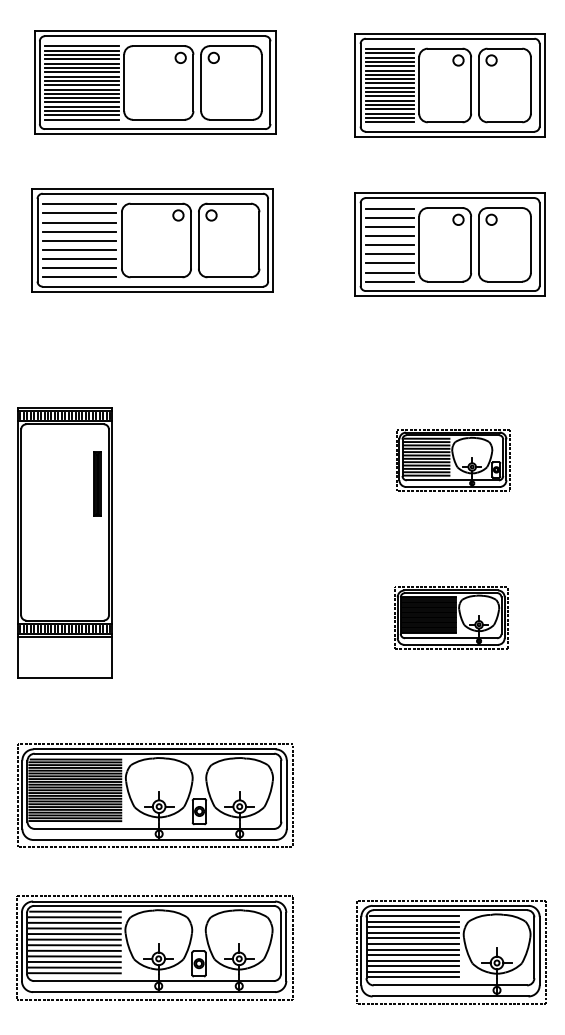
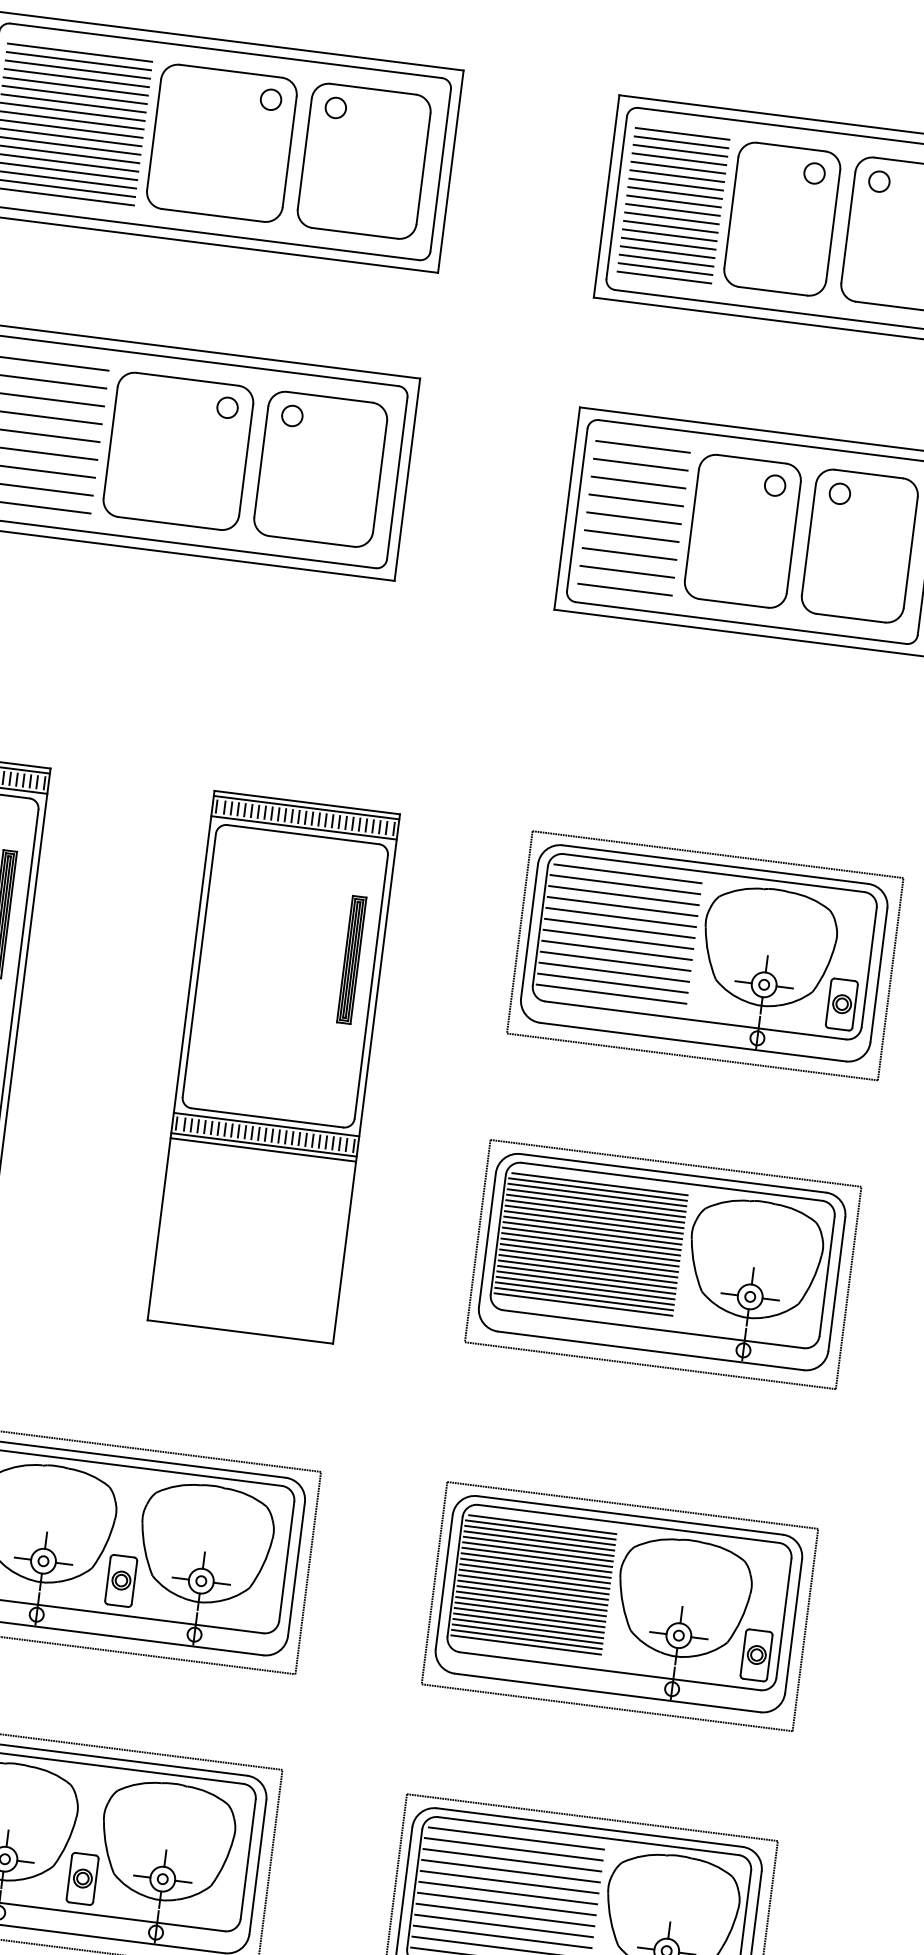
part: (453, 460) -> (705, 955), size x1.67
part: (243, 543) -> (273, 1066), added
part: (451, 618) -> (662, 1264), size x1.67
part: (451, 792) -> (619, 1605), added

